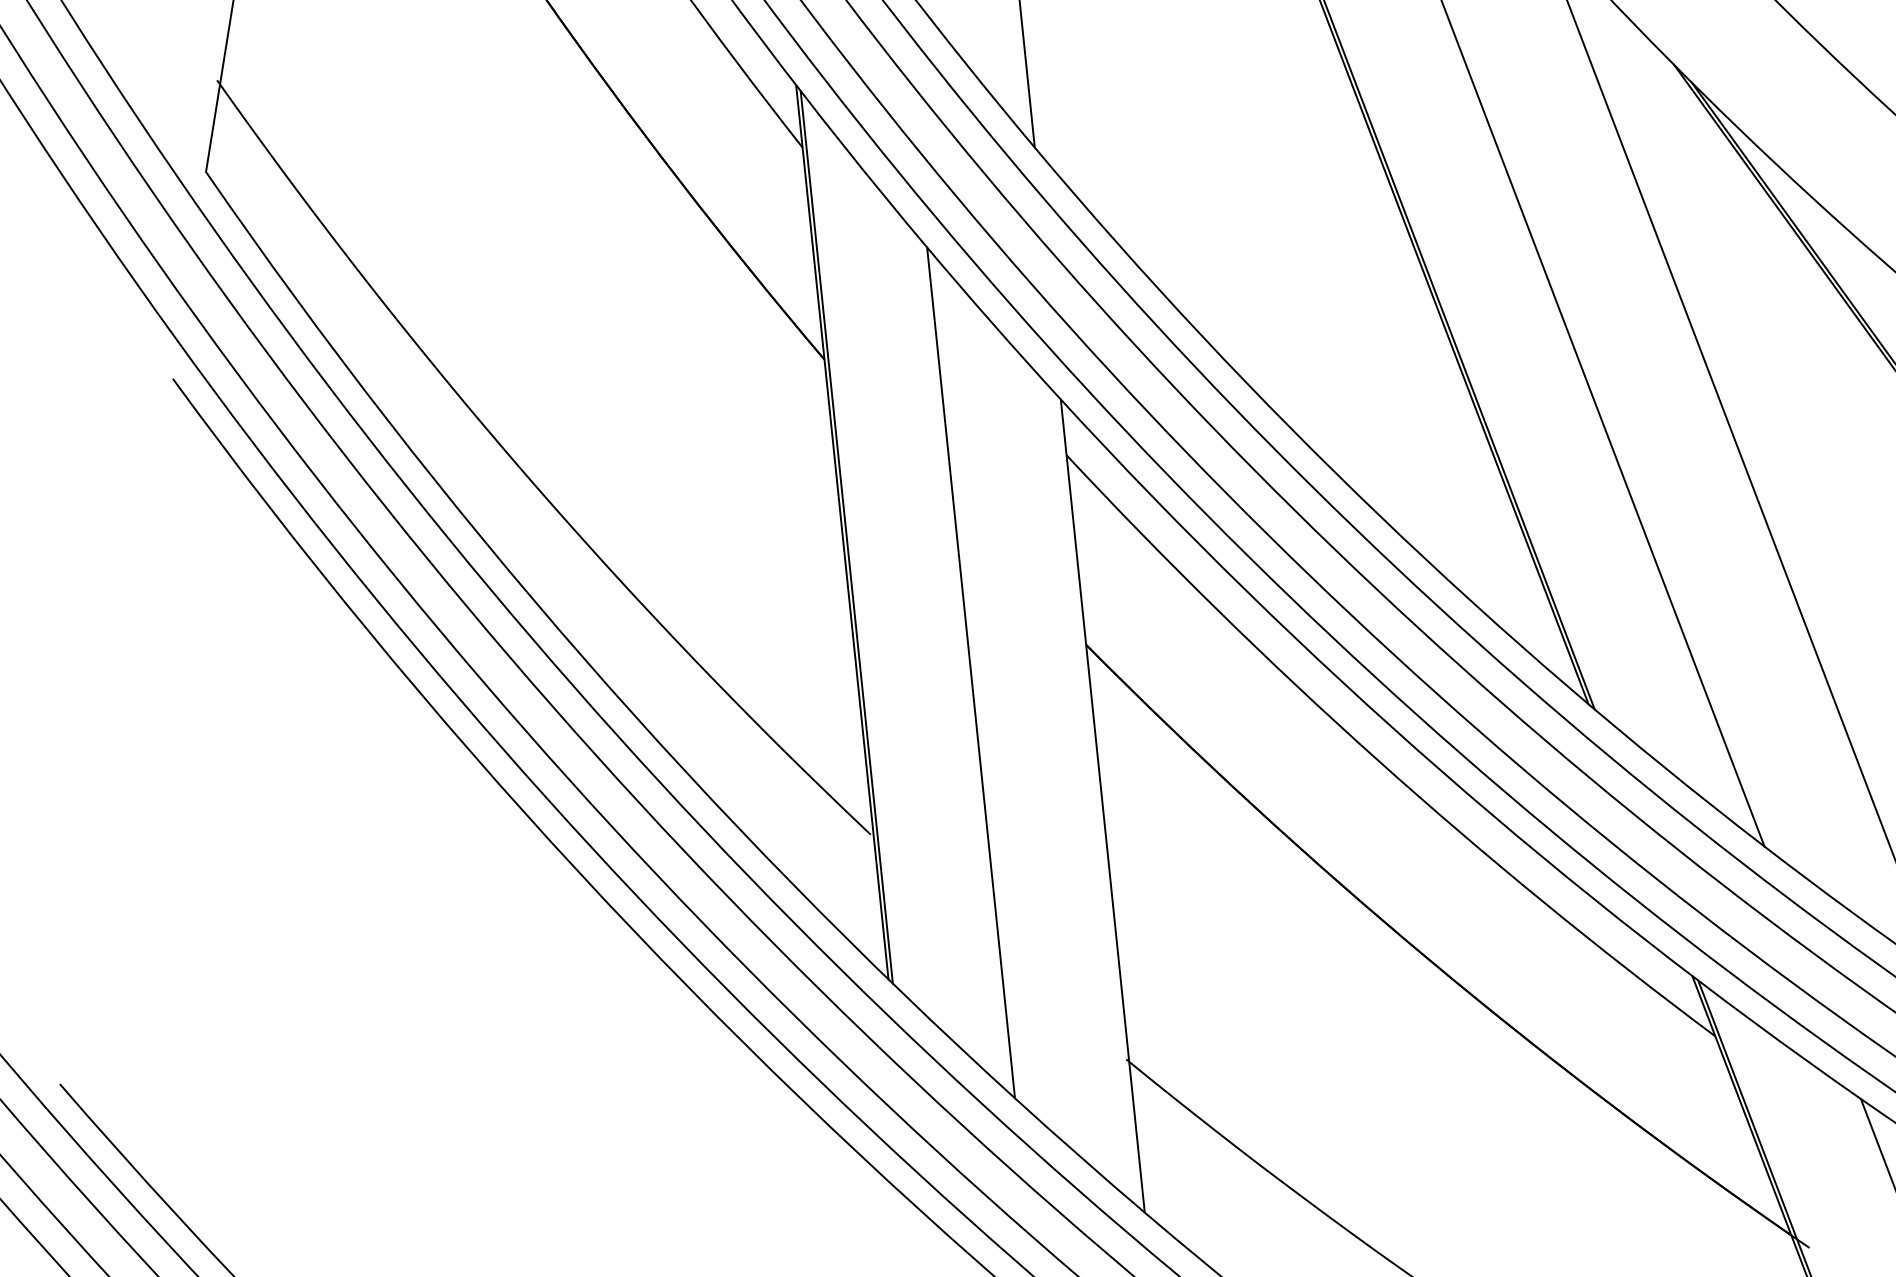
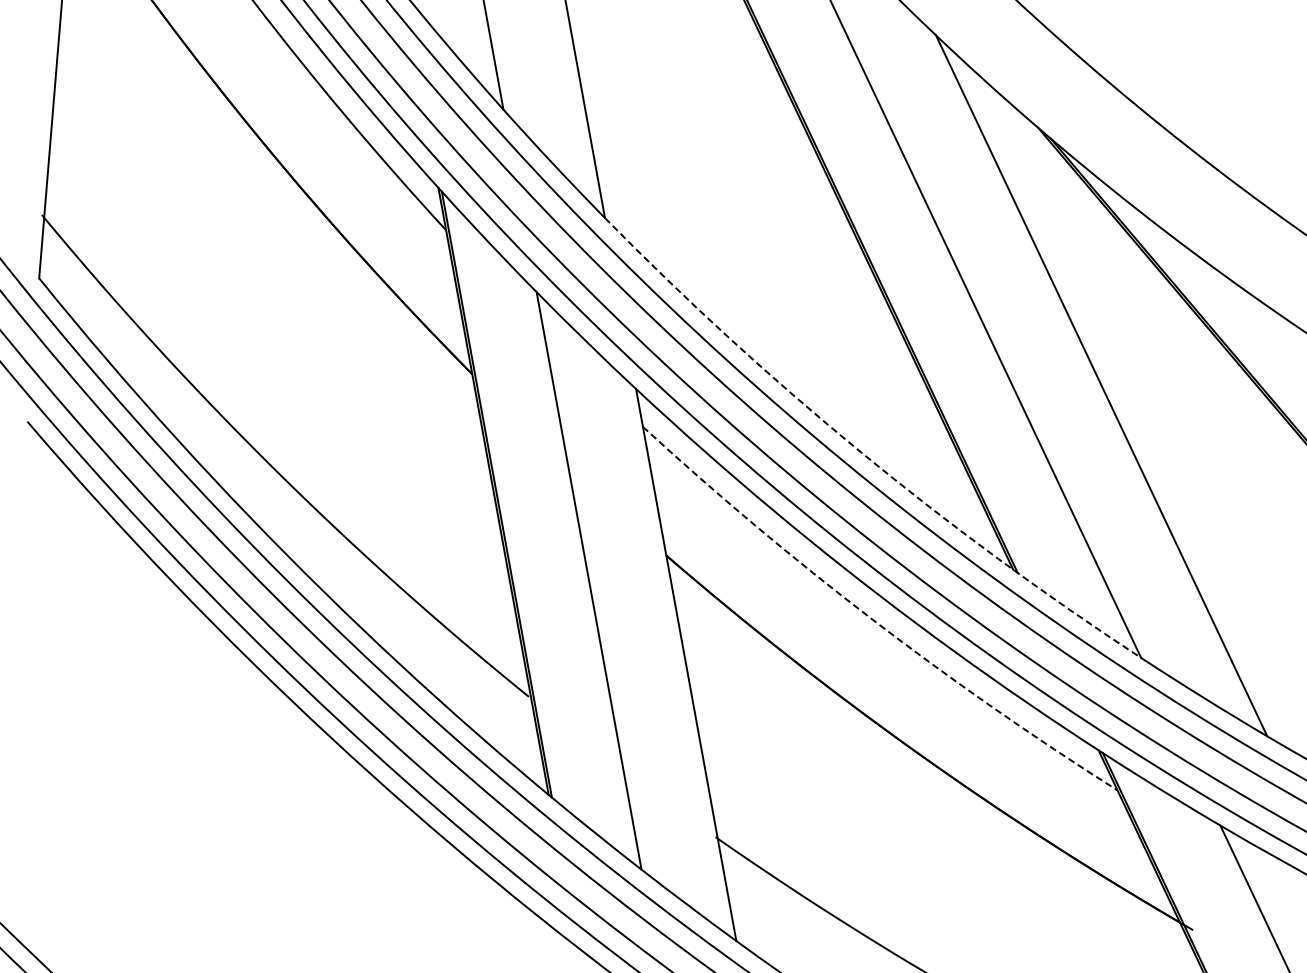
arc: (1381, 516) -> (861, 452), solid -> dashed
arc: (1378, 760) -> (872, 619), solid -> dashed

